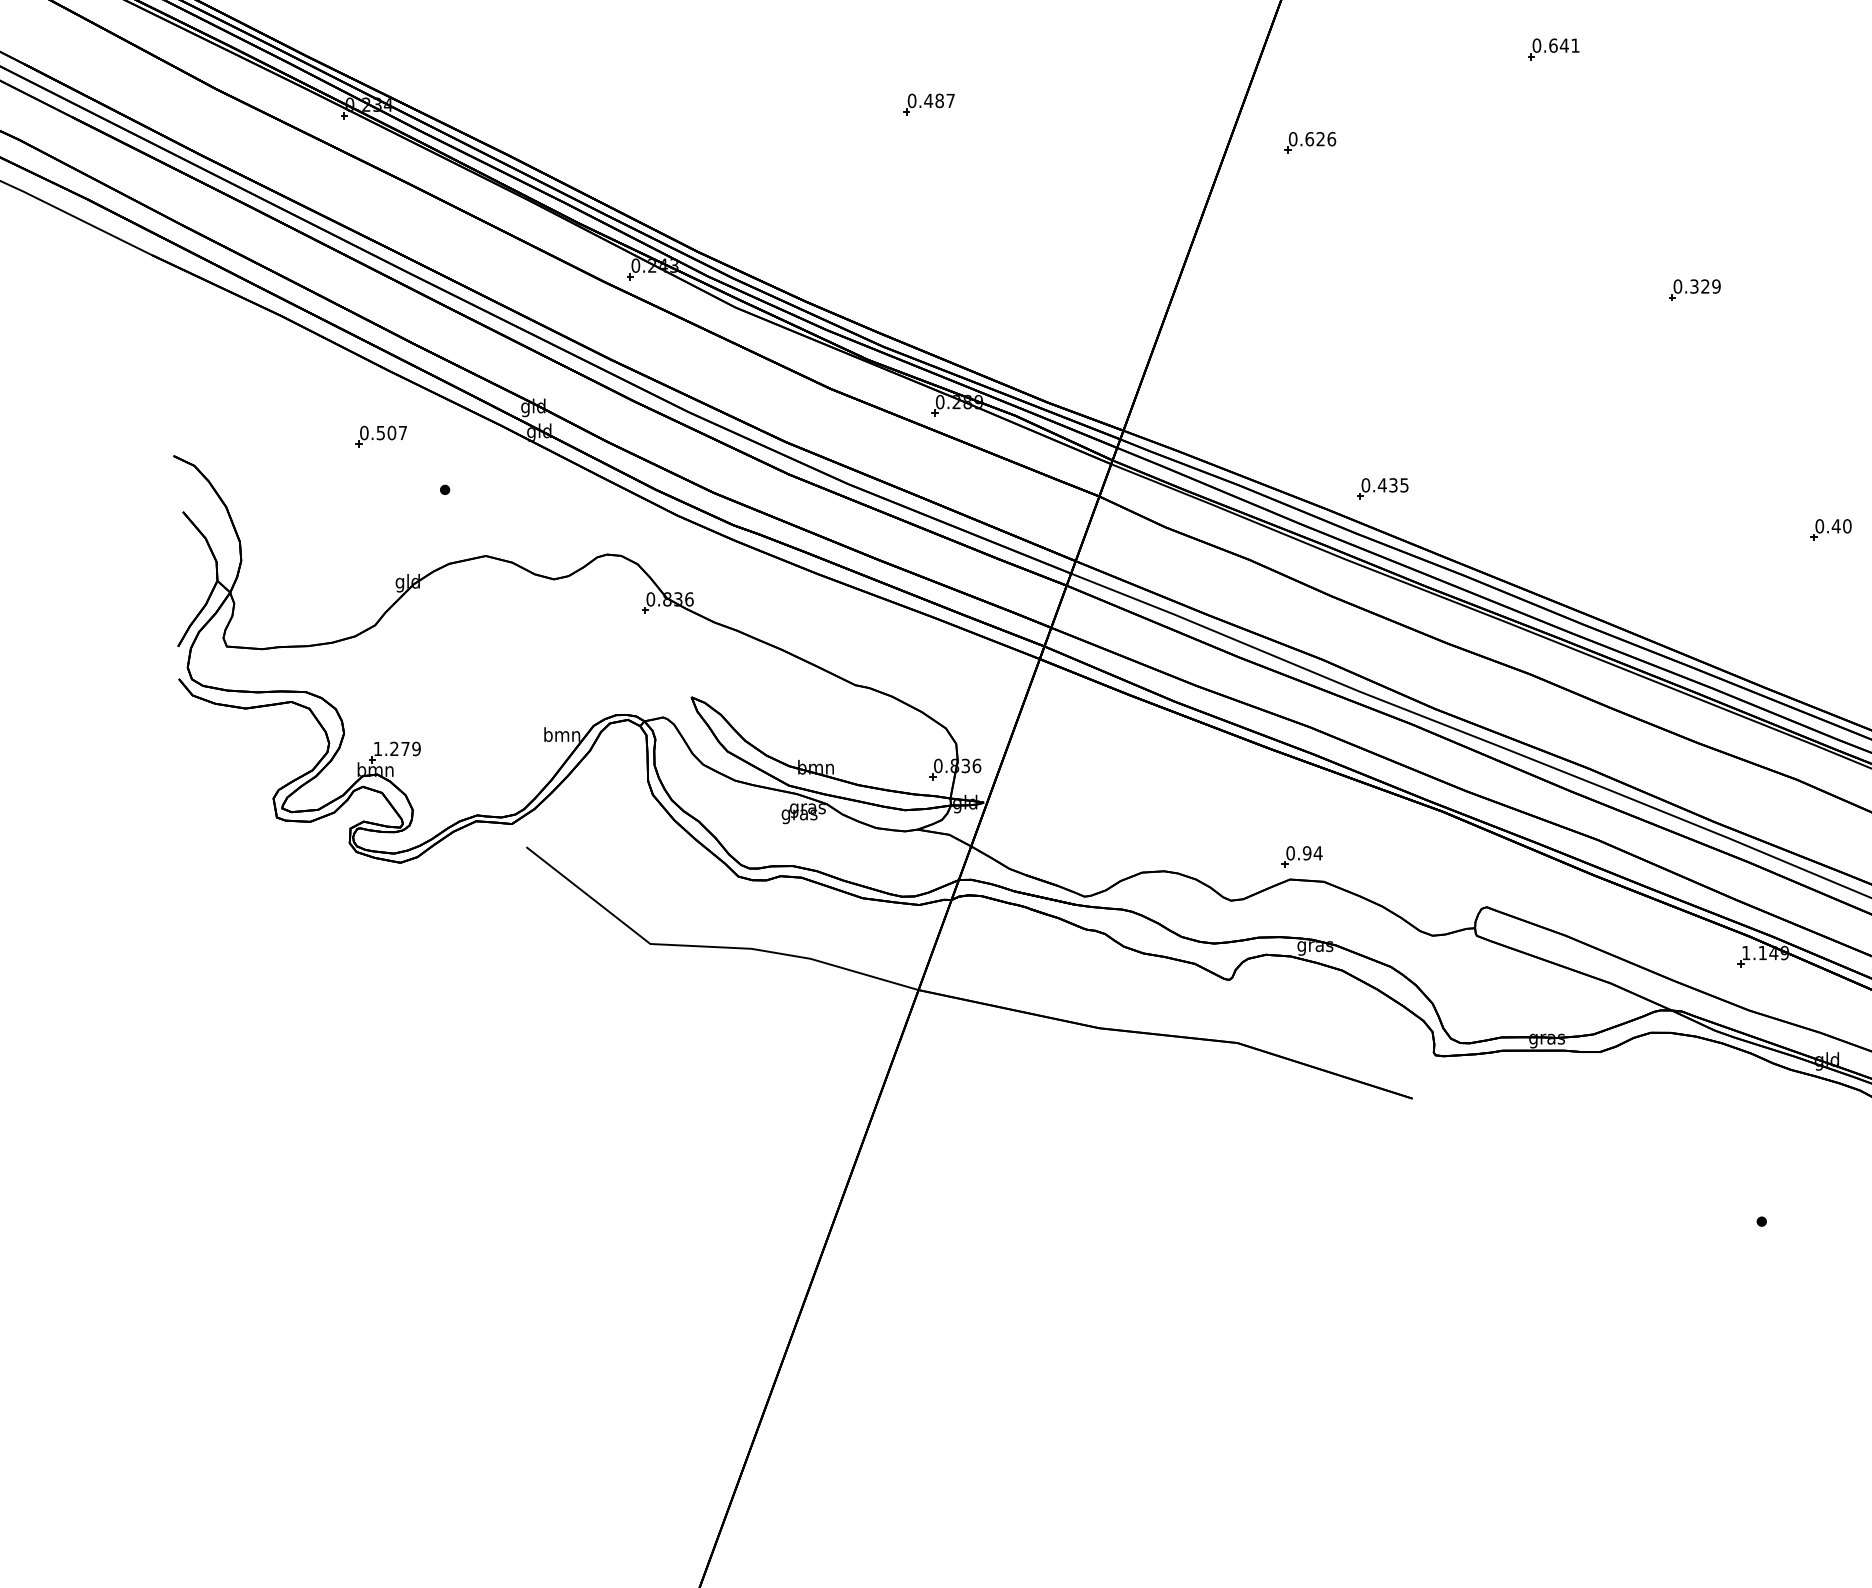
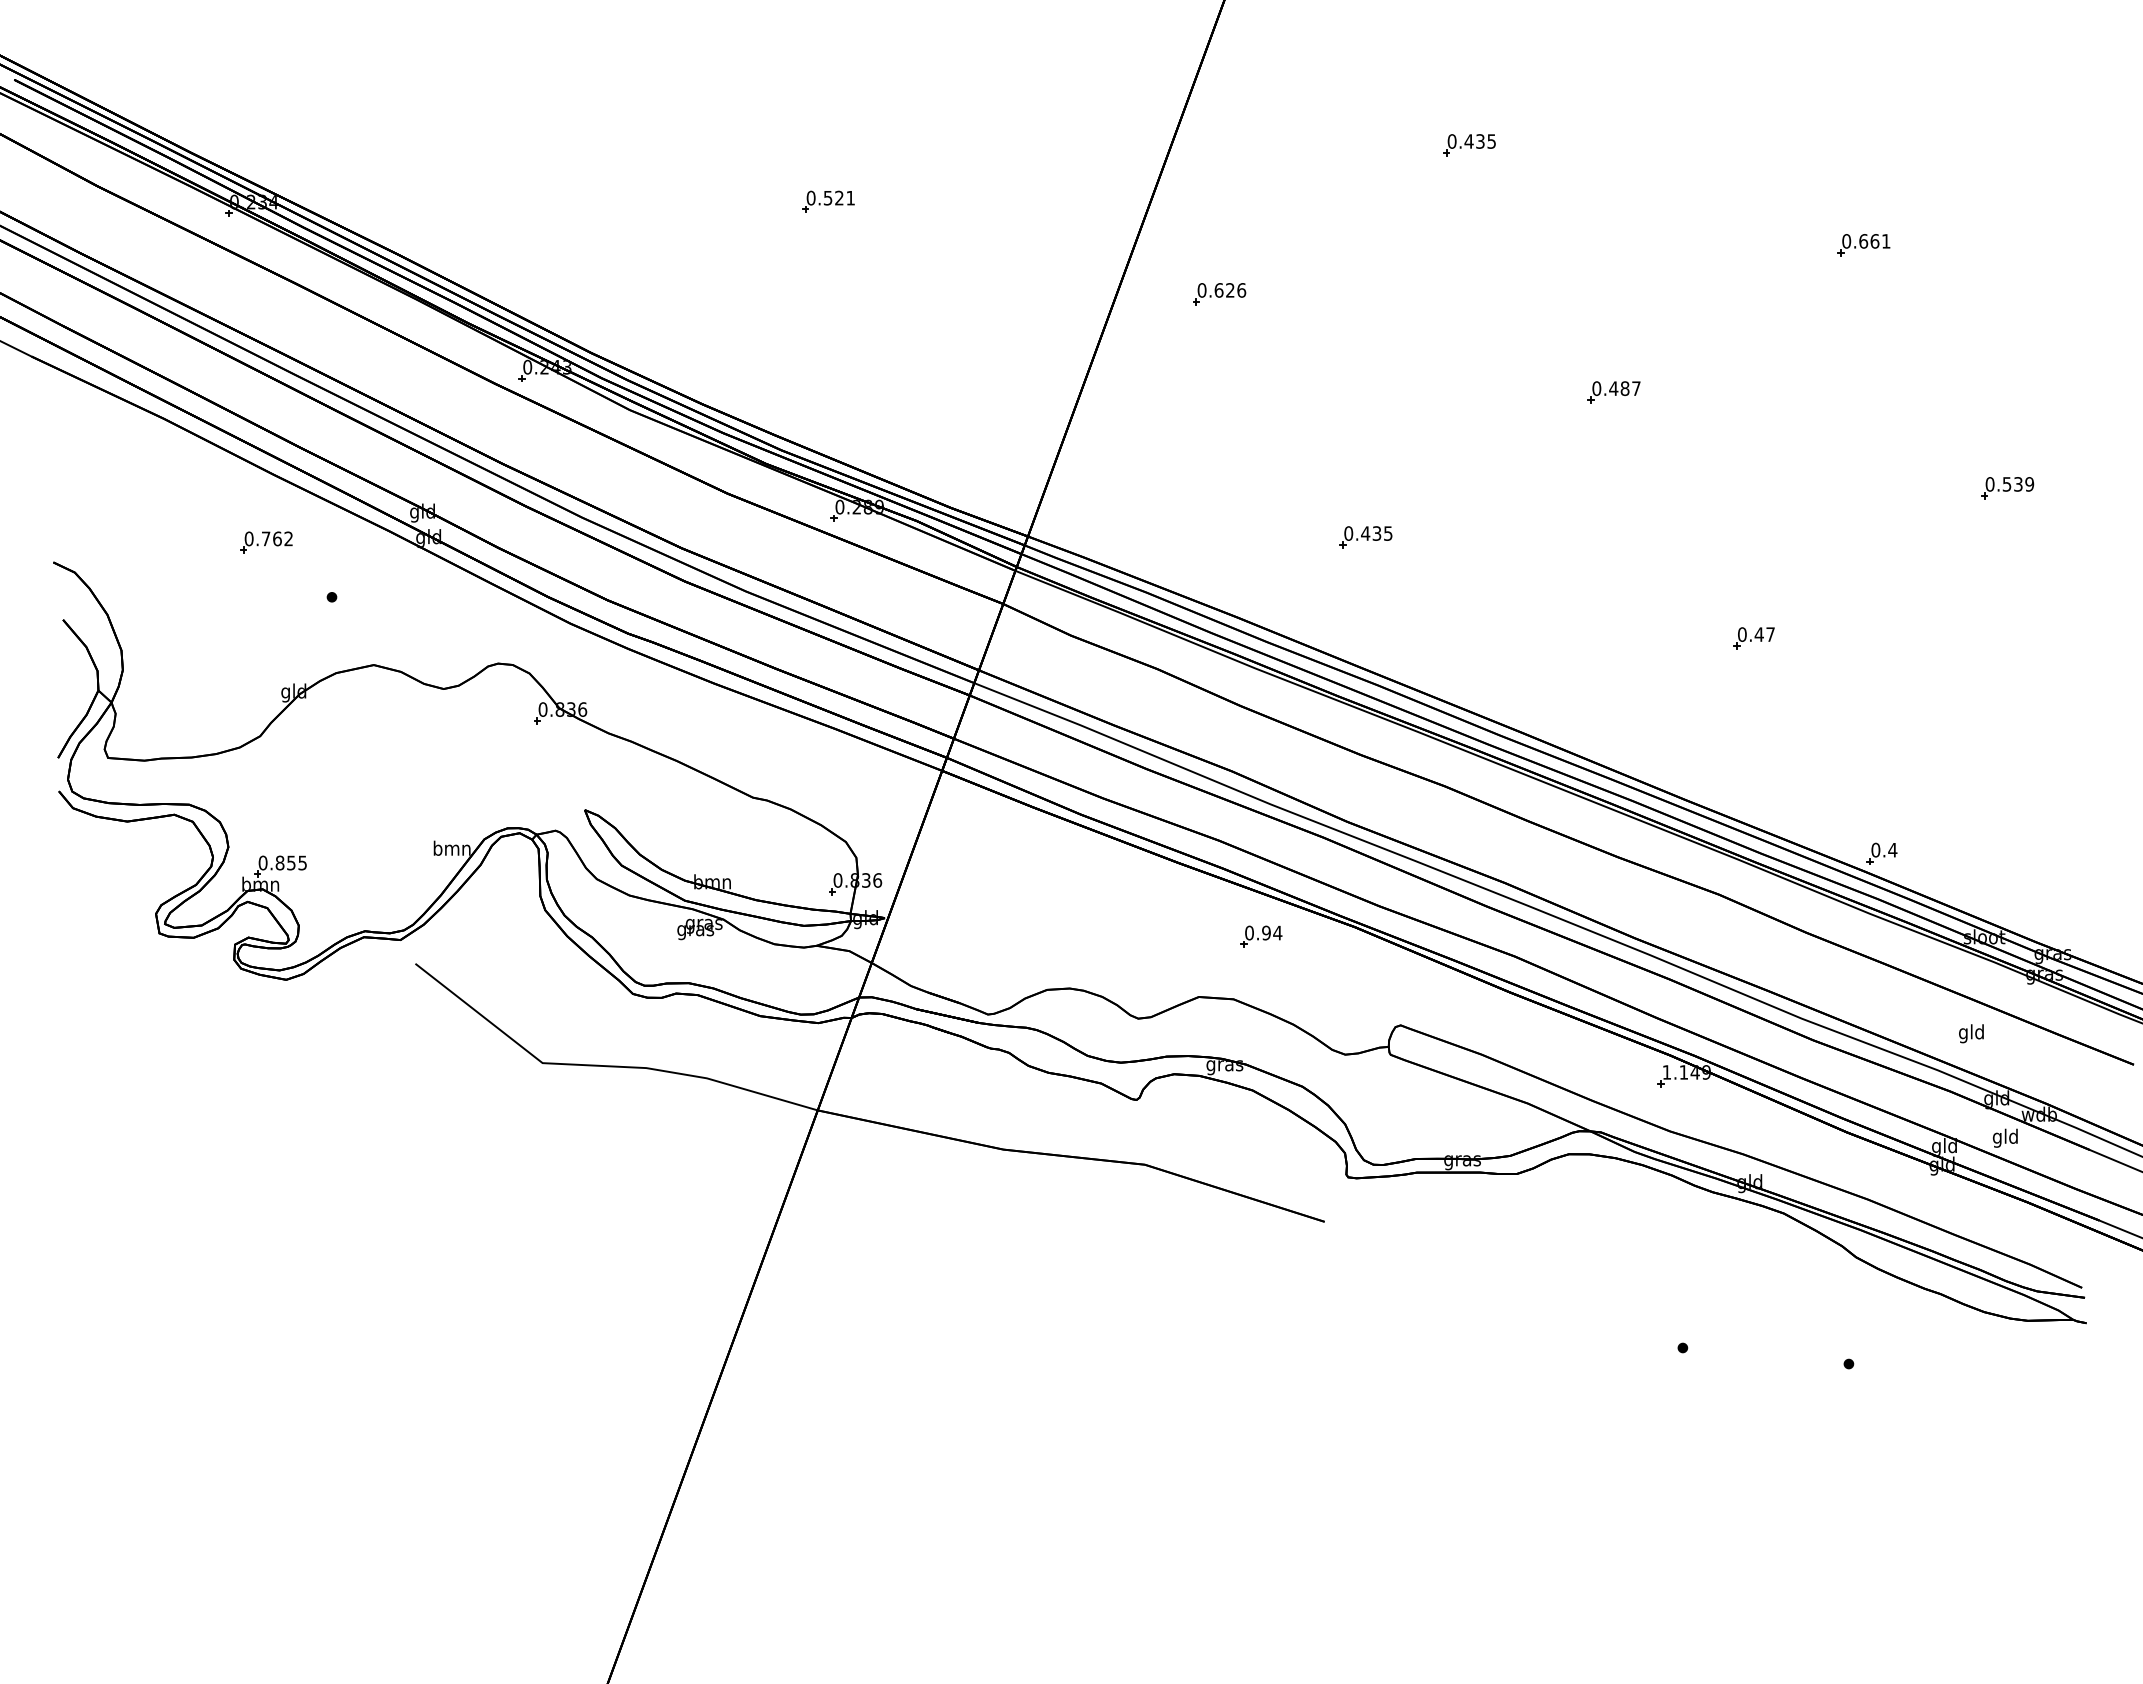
text: (1563, 45) -> (1479, 141), 0.641 -> 0.435
text: (938, 100) -> (838, 197), 0.487 -> 0.521
part: (1310, 143) -> (1219, 294), moved
text: (1704, 286) -> (1624, 388), 0.329 -> 0.487
text: (390, 432) -> (276, 538), 0.507 -> 0.762
part: (1382, 489) -> (1365, 537), moved
text: (1847, 526) -> (1770, 634), 0.40 -> 0.47
text: (396, 748) -> (282, 862), 1.279 -> 0.855
part: (1302, 856) -> (1261, 936), moved

